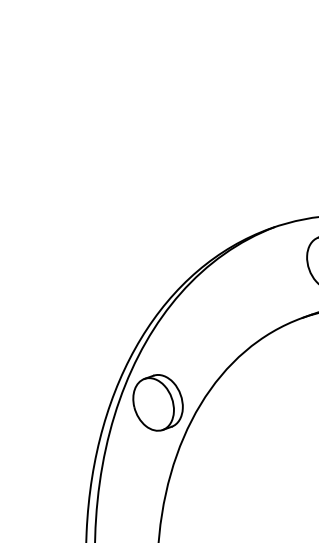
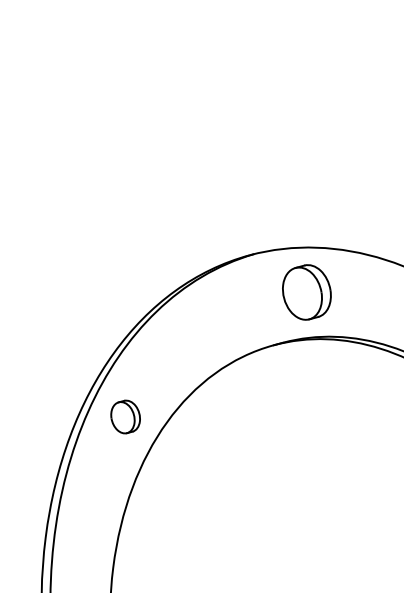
part: (157, 402) -> (125, 416), size x0.6

